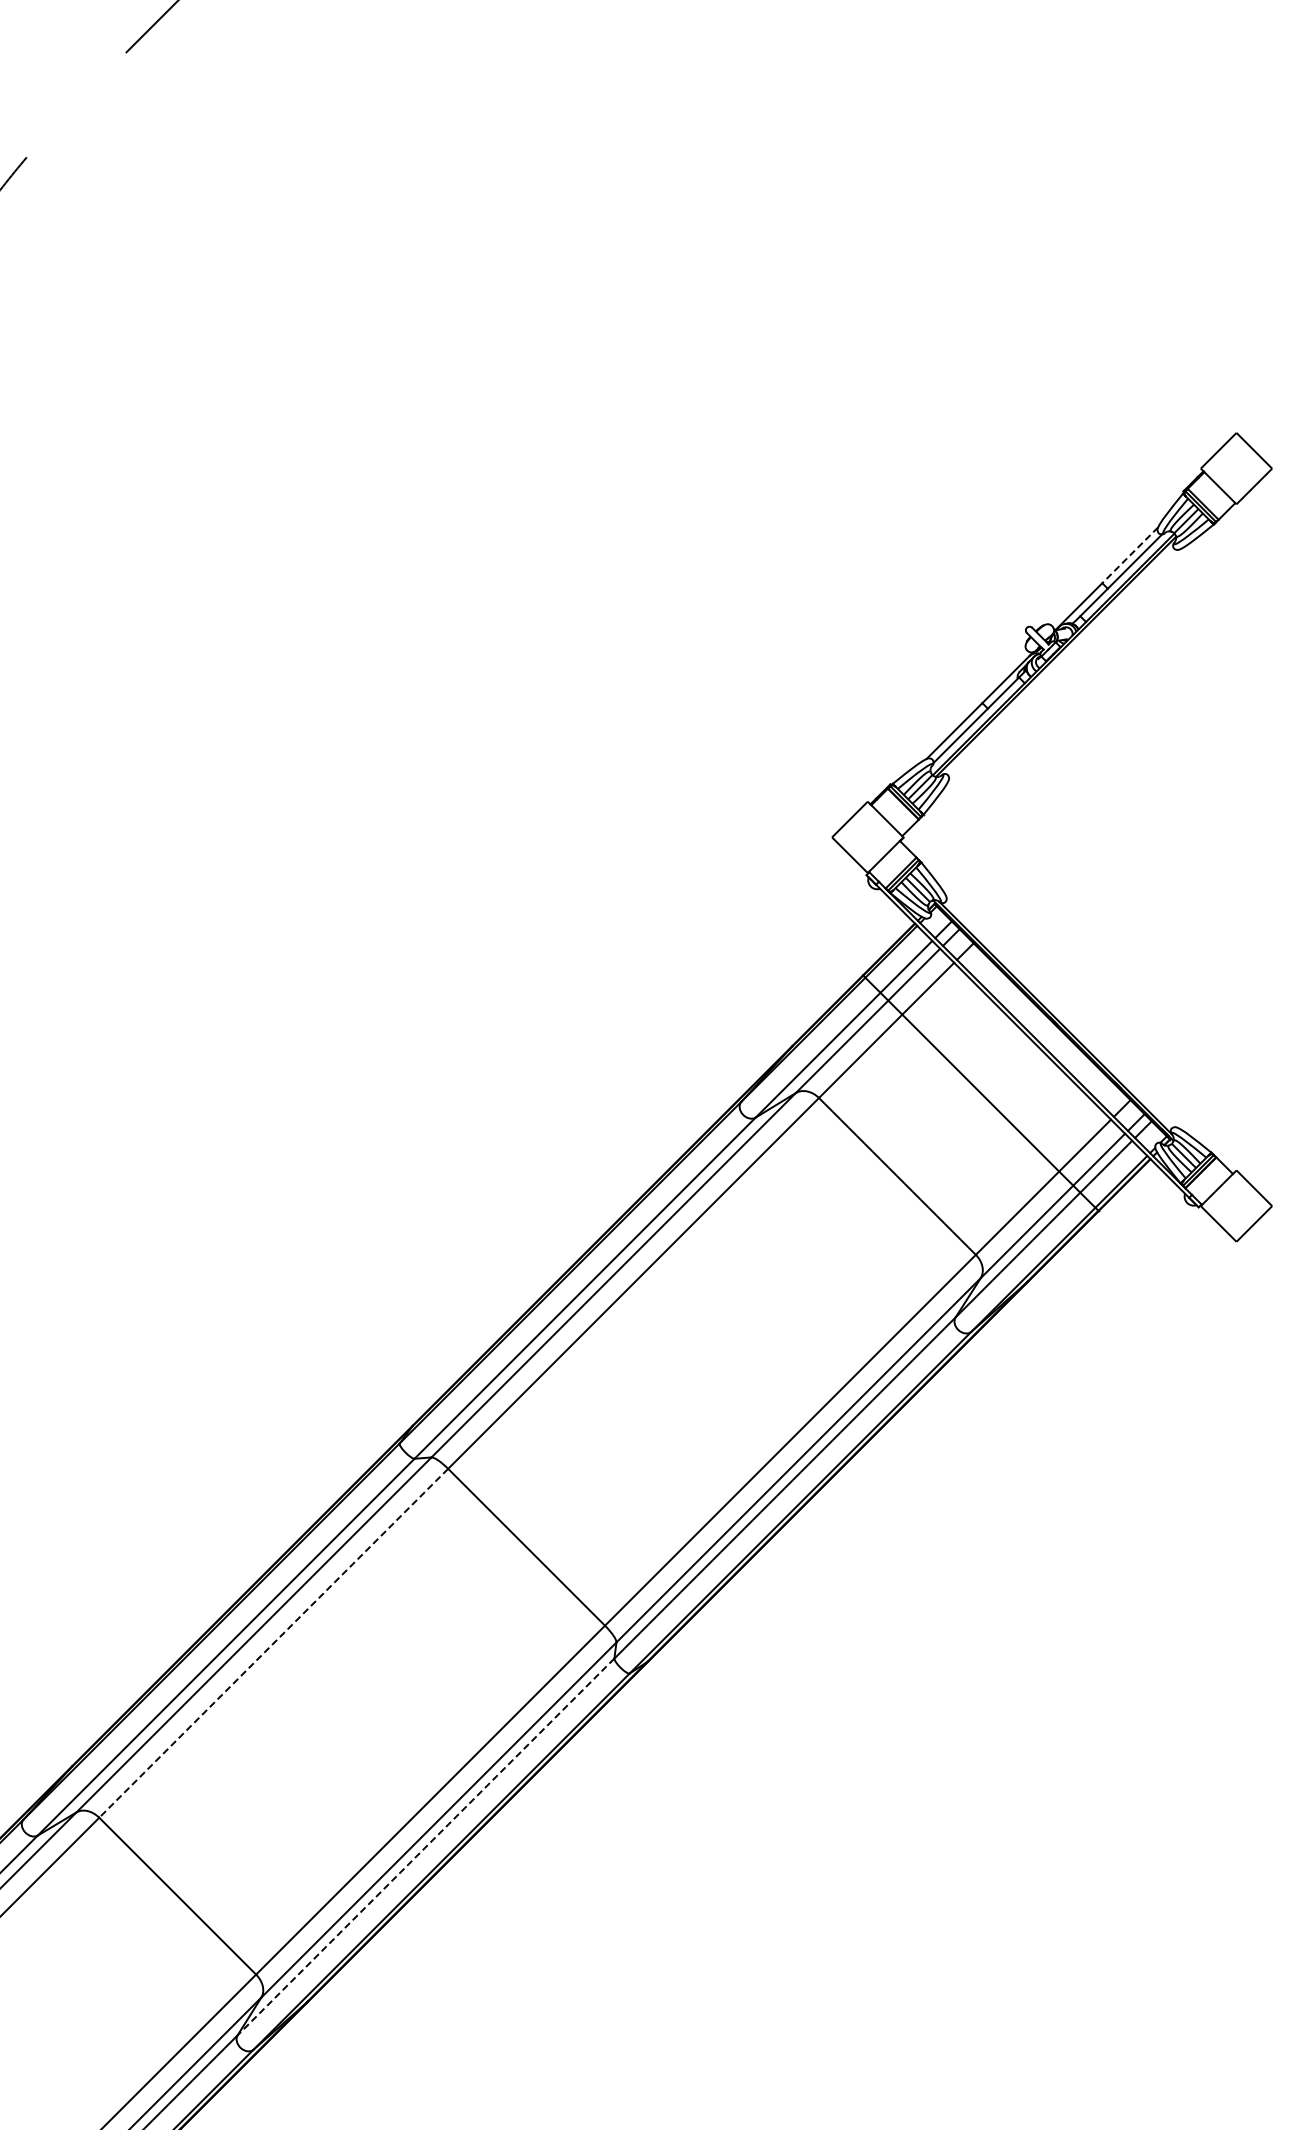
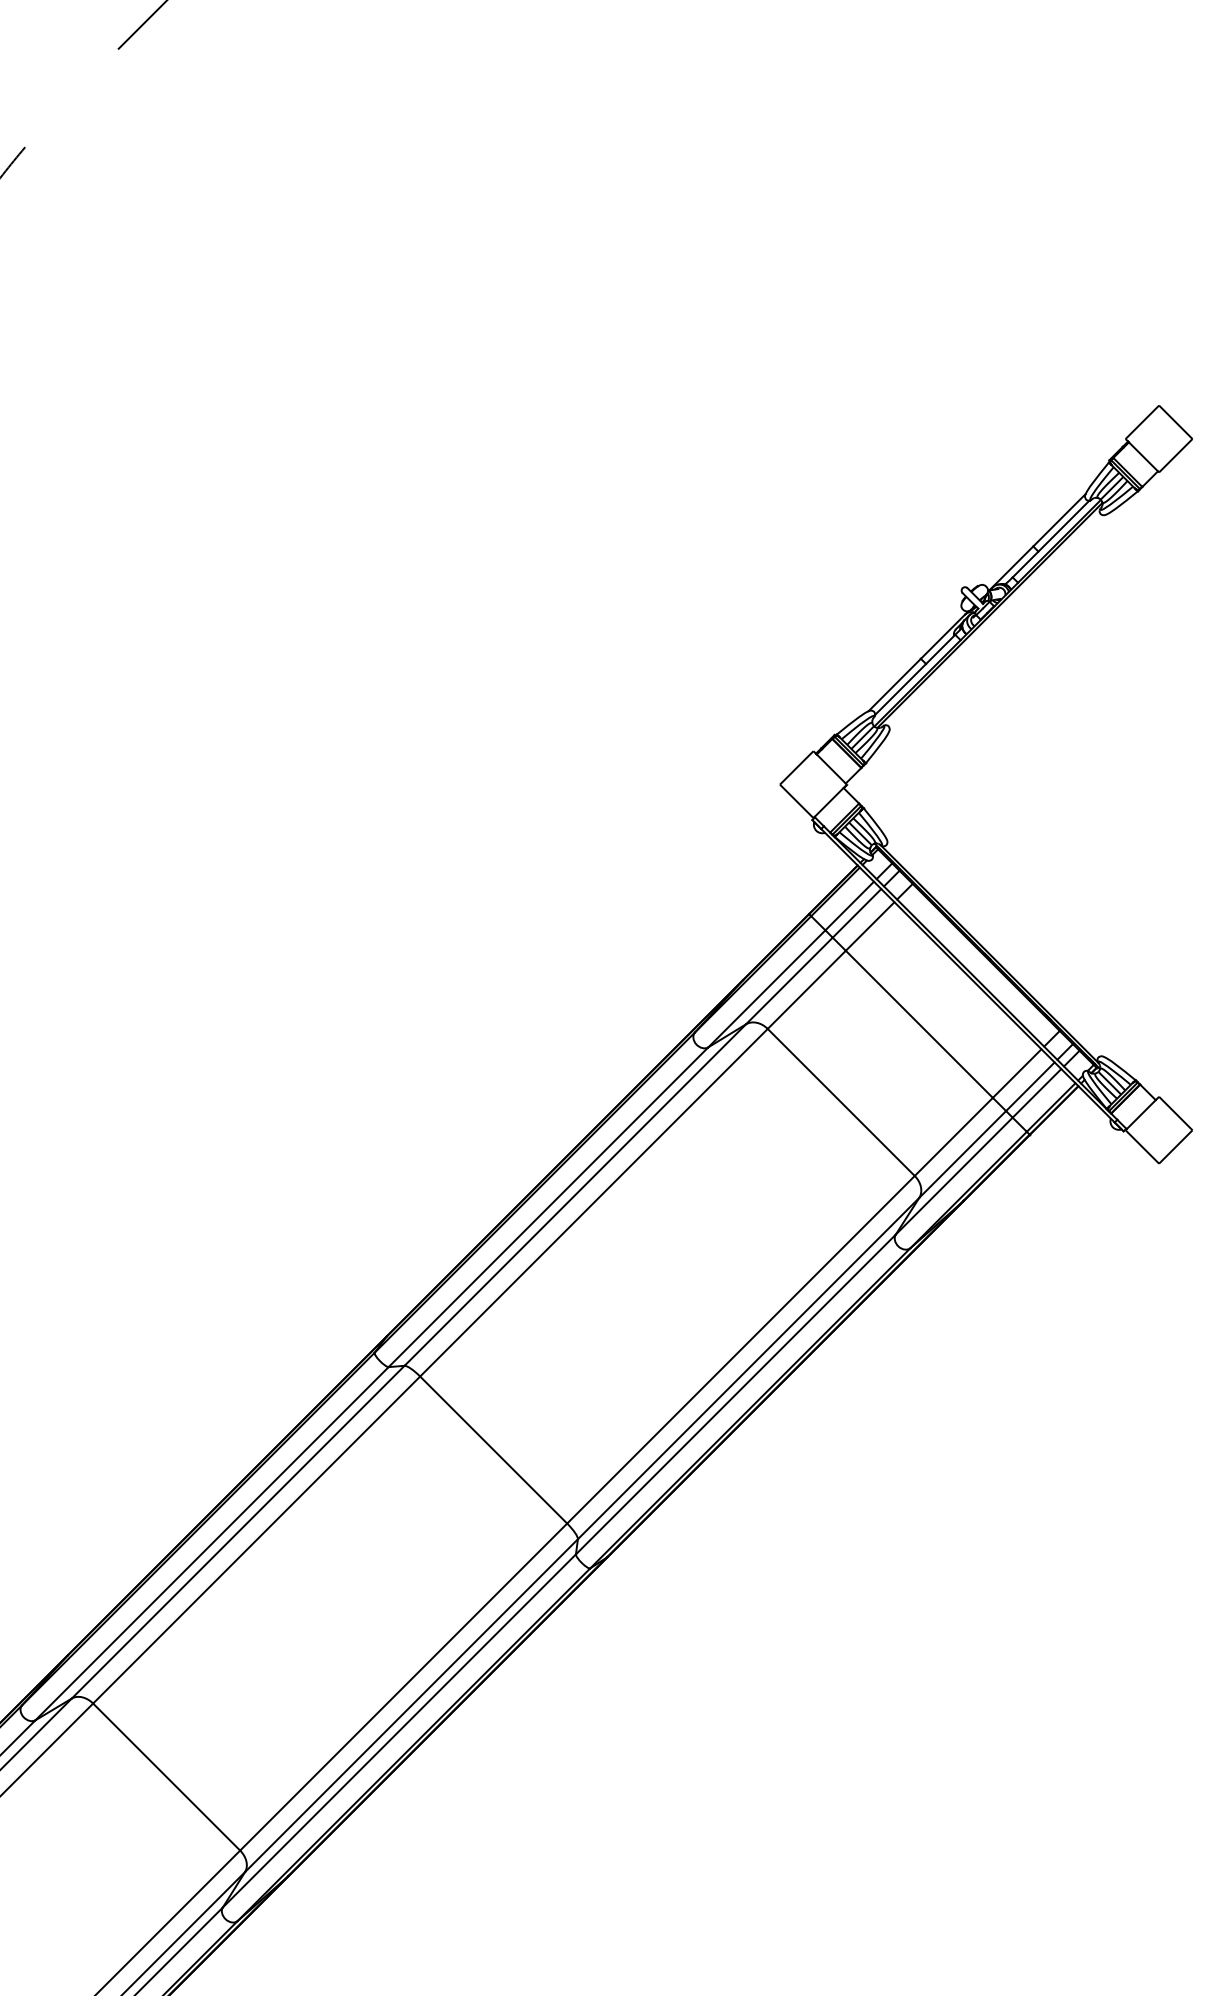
line: (1130, 555) -> (1059, 520), dashed -> solid
line: (273, 1643) -> (256, 1540), dashed -> solid
line: (425, 1847) -> (398, 1731), dashed -> solid

